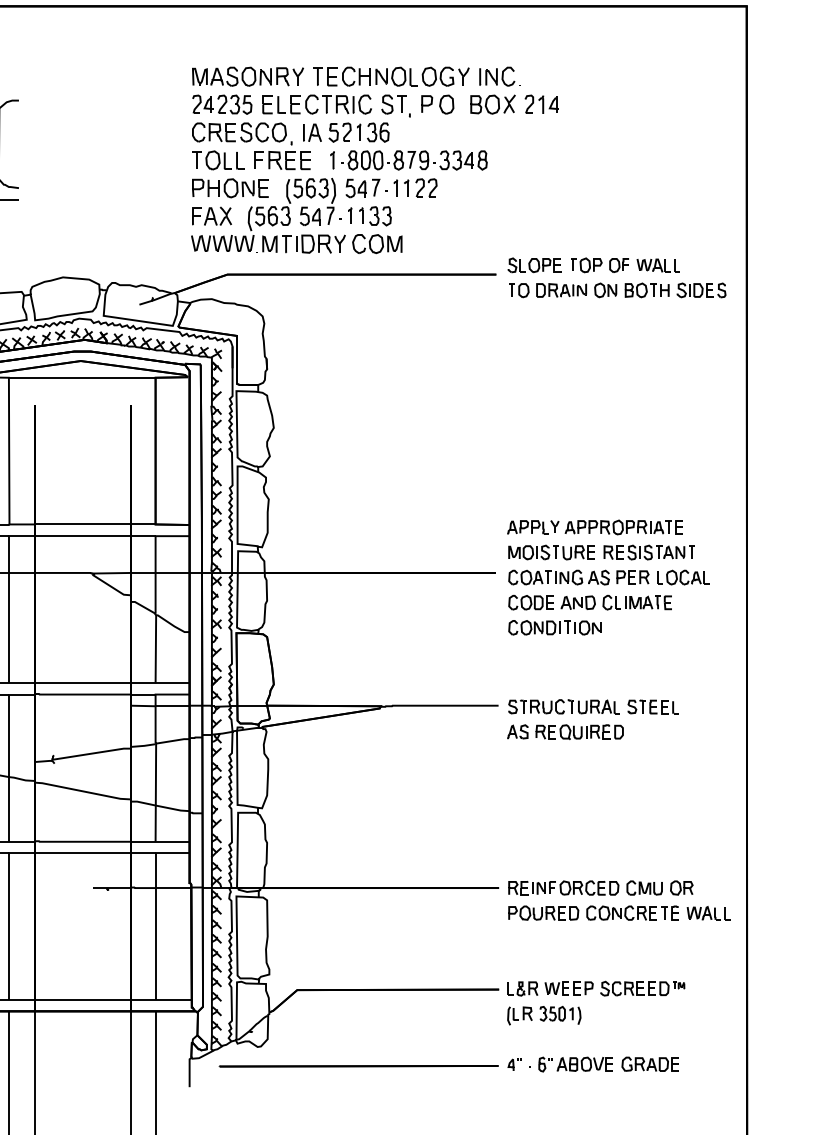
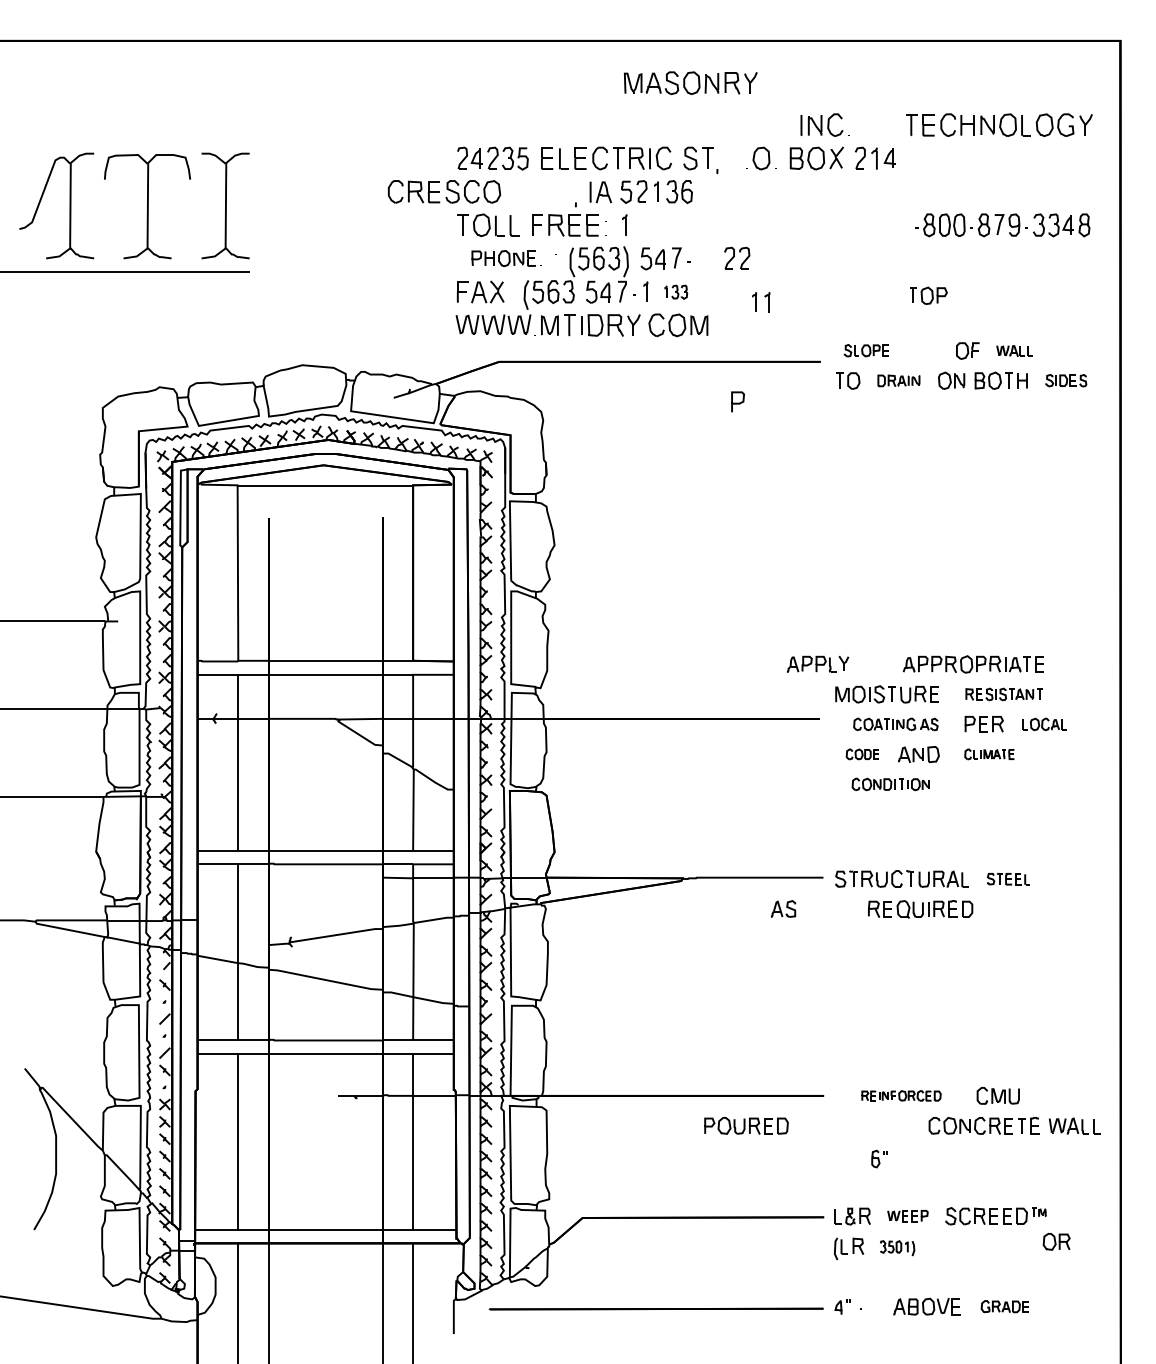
part: (391, 76) -> (999, 124), moved
part: (247, 77) -> (690, 83), moved
curve: (426, 104) -> (737, 402), moved
part: (239, 132) -> (444, 191), moved
part: (414, 160) -> (1002, 225), moved
part: (233, 188) -> (506, 258), size x0.7
part: (401, 188) -> (761, 302), moved
part: (374, 216) -> (675, 292), size x0.6
part: (534, 265) -> (866, 350), size x0.7
part: (586, 265) -> (928, 295), moved
part: (658, 265) -> (1014, 351), size x0.7
part: (561, 290) -> (898, 380), size x0.7
part: (700, 290) -> (1065, 380), size x0.7
part: (533, 526) -> (818, 663), moved
part: (649, 552) -> (1003, 694), size x0.7
part: (558, 577) -> (895, 724), size x0.7
part: (683, 577) -> (1044, 724), size x0.7
part: (531, 602) -> (862, 754), size x0.6
part: (637, 602) -> (989, 754), size x0.6
part: (554, 627) -> (890, 784), size x0.7
part: (653, 706) -> (1008, 878), size x0.7
part: (517, 731) -> (783, 908), moved
part: (563, 887) -> (901, 1095), size x0.6
part: (681, 887) -> (1056, 1241), moved
part: (543, 912) -> (746, 1125), moved
part: (568, 988) -> (907, 1215), size x0.7
part: (560, 1015) -> (897, 1248), size x0.7
part: (545, 1064) -> (879, 1158), moved
part: (649, 1064) -> (1004, 1306), size x0.7

